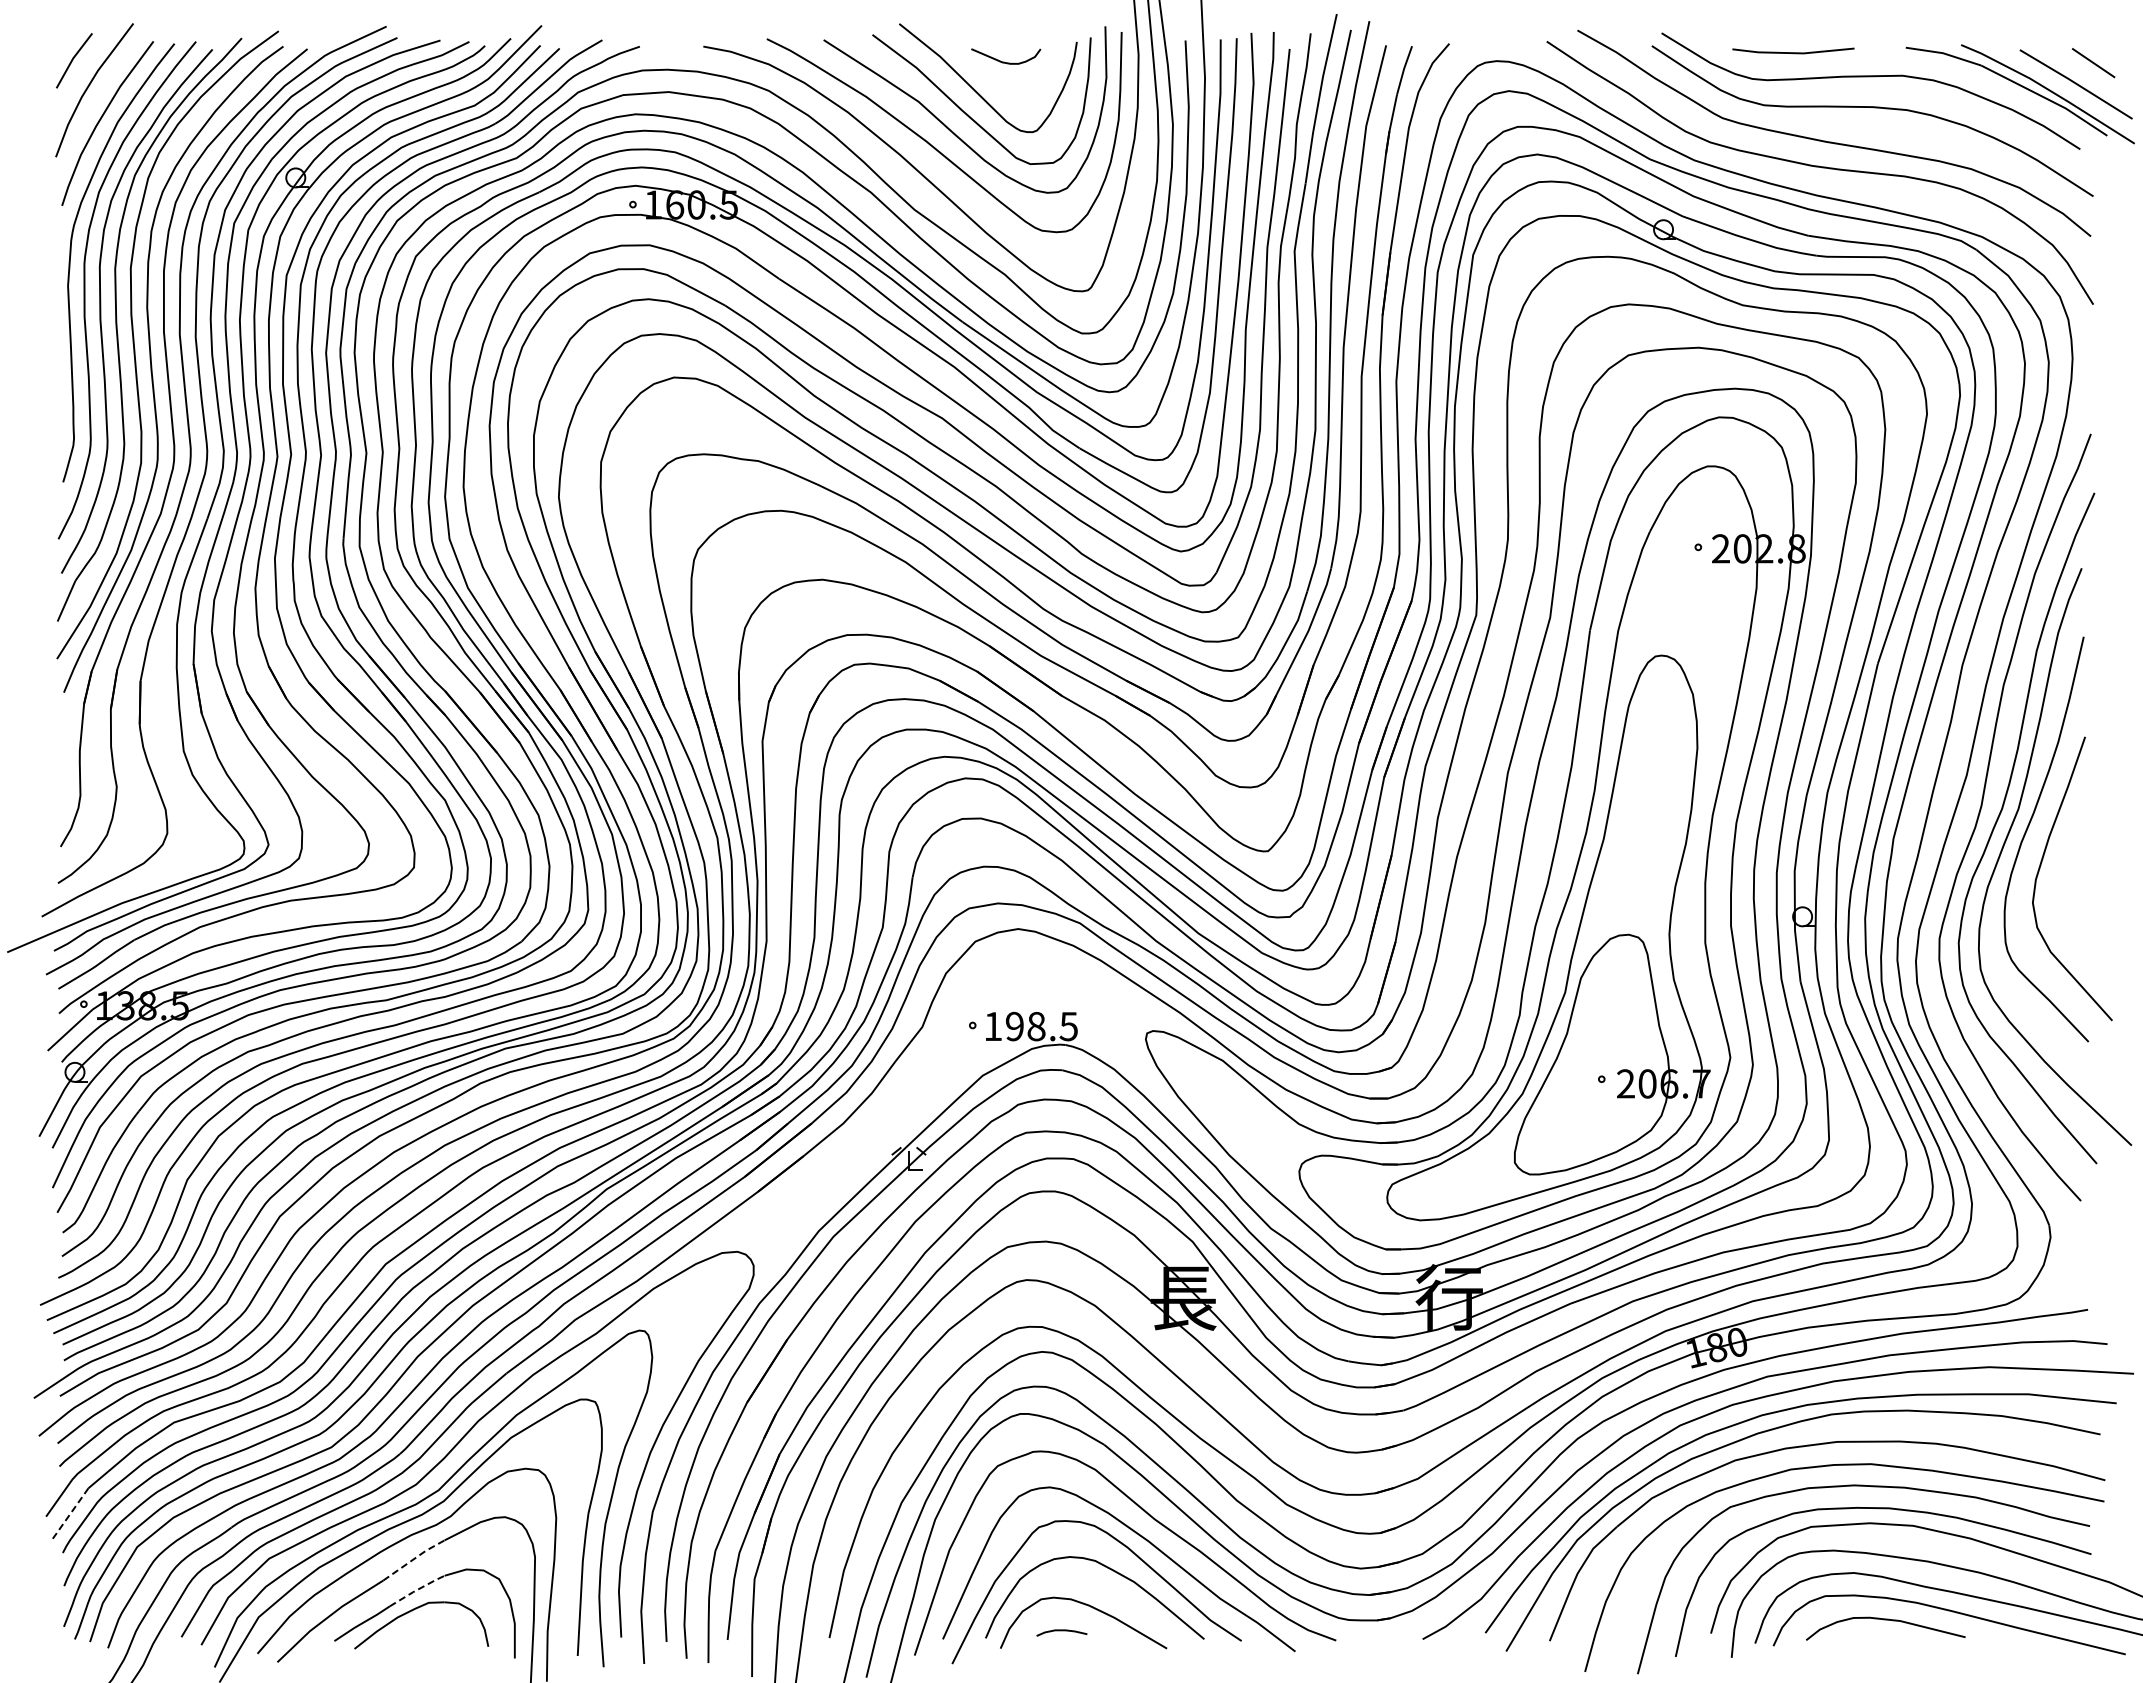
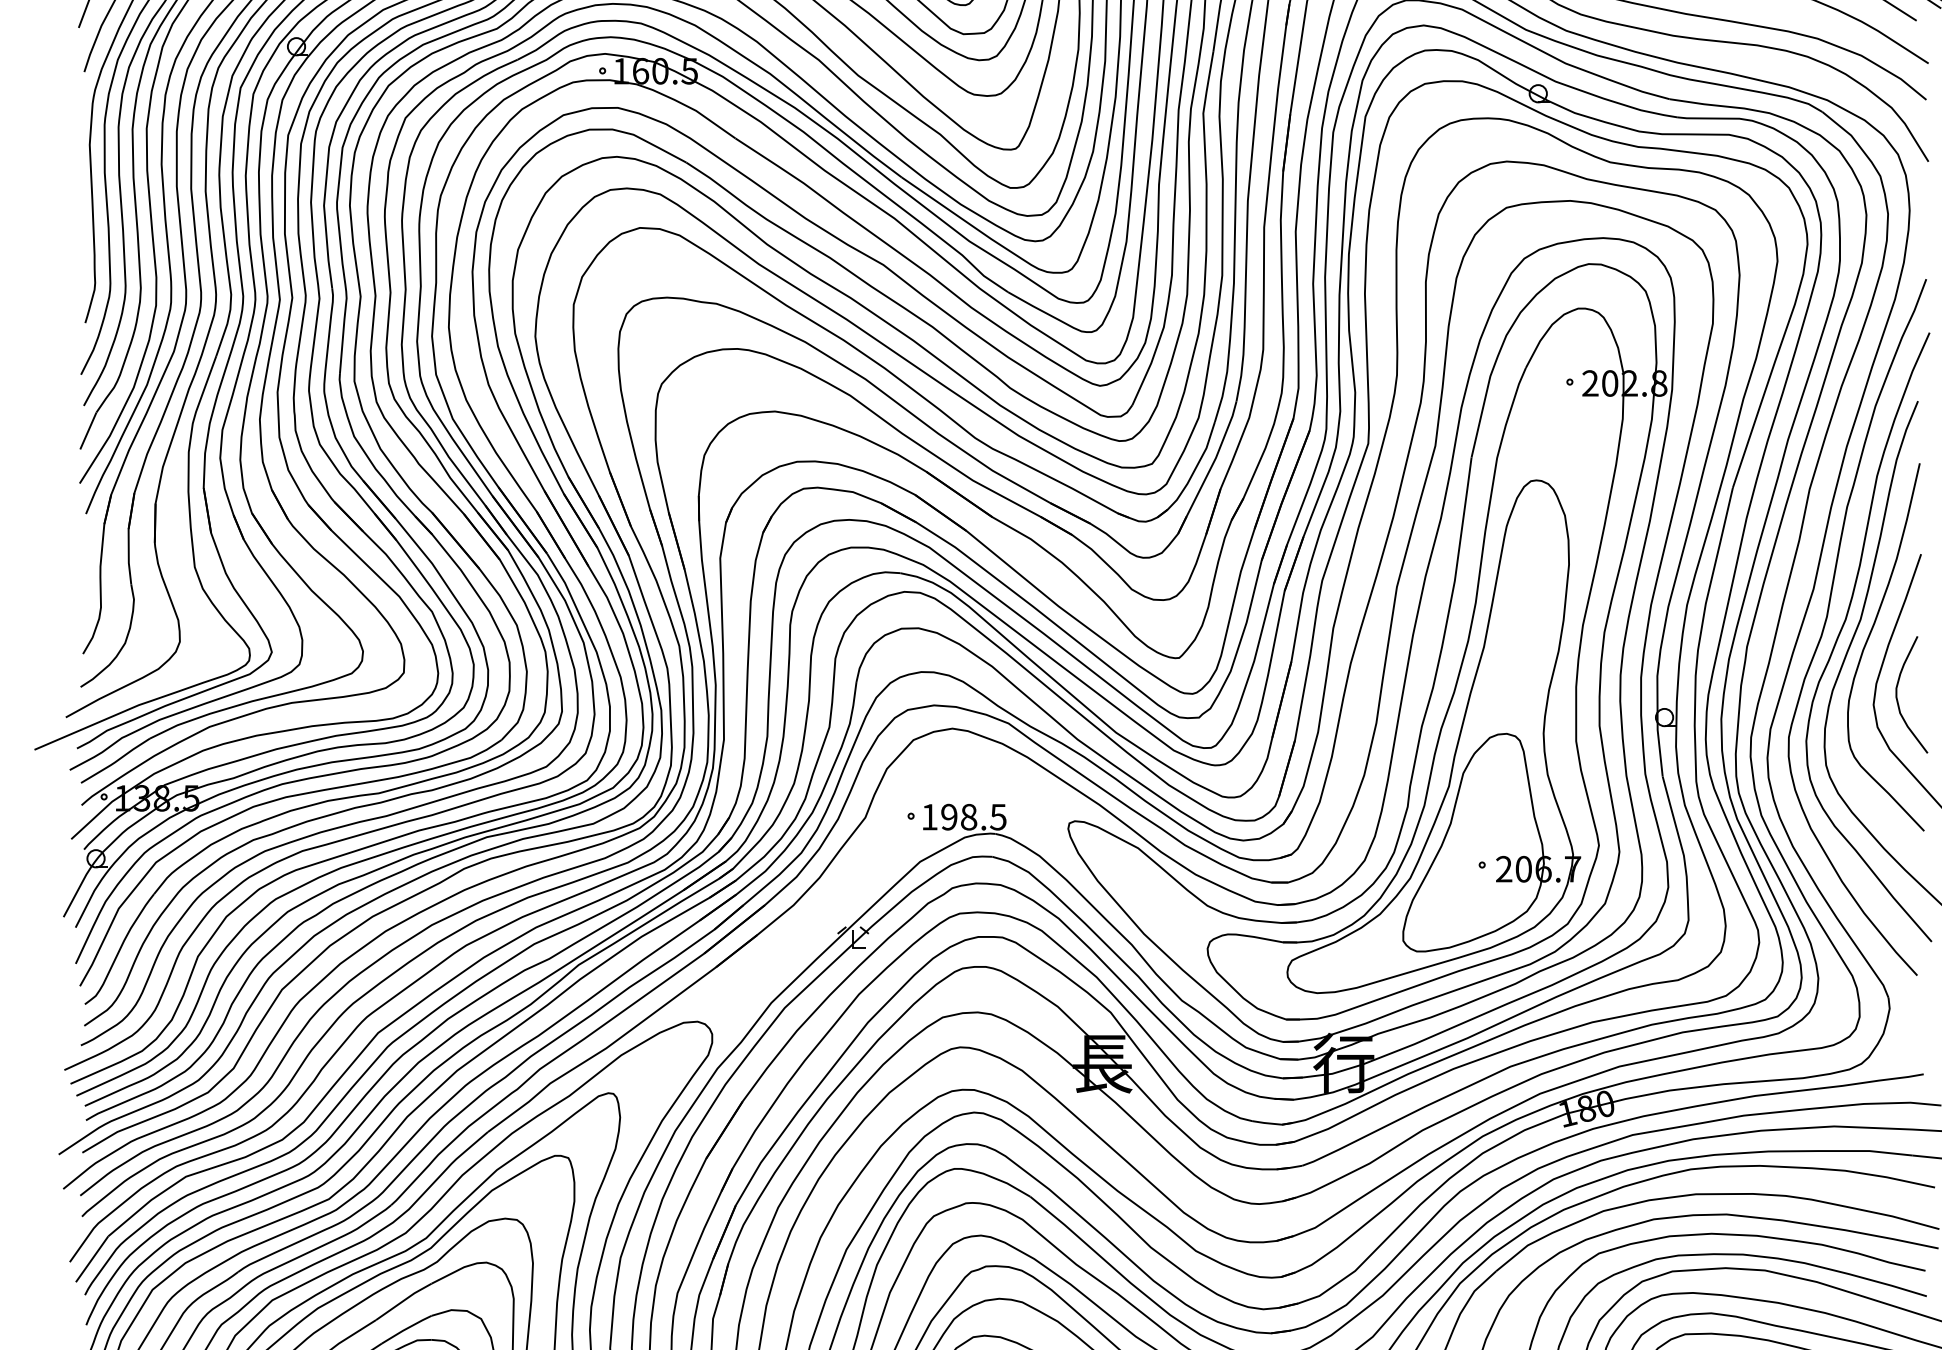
curve: (2059, 895) -> (1897, 698), added
line: (70, 1513) -> (91, 1259), dashed -> solid
line: (414, 1558) -> (404, 1300), dashed -> solid
line: (417, 1589) -> (407, 1328), dashed -> solid

